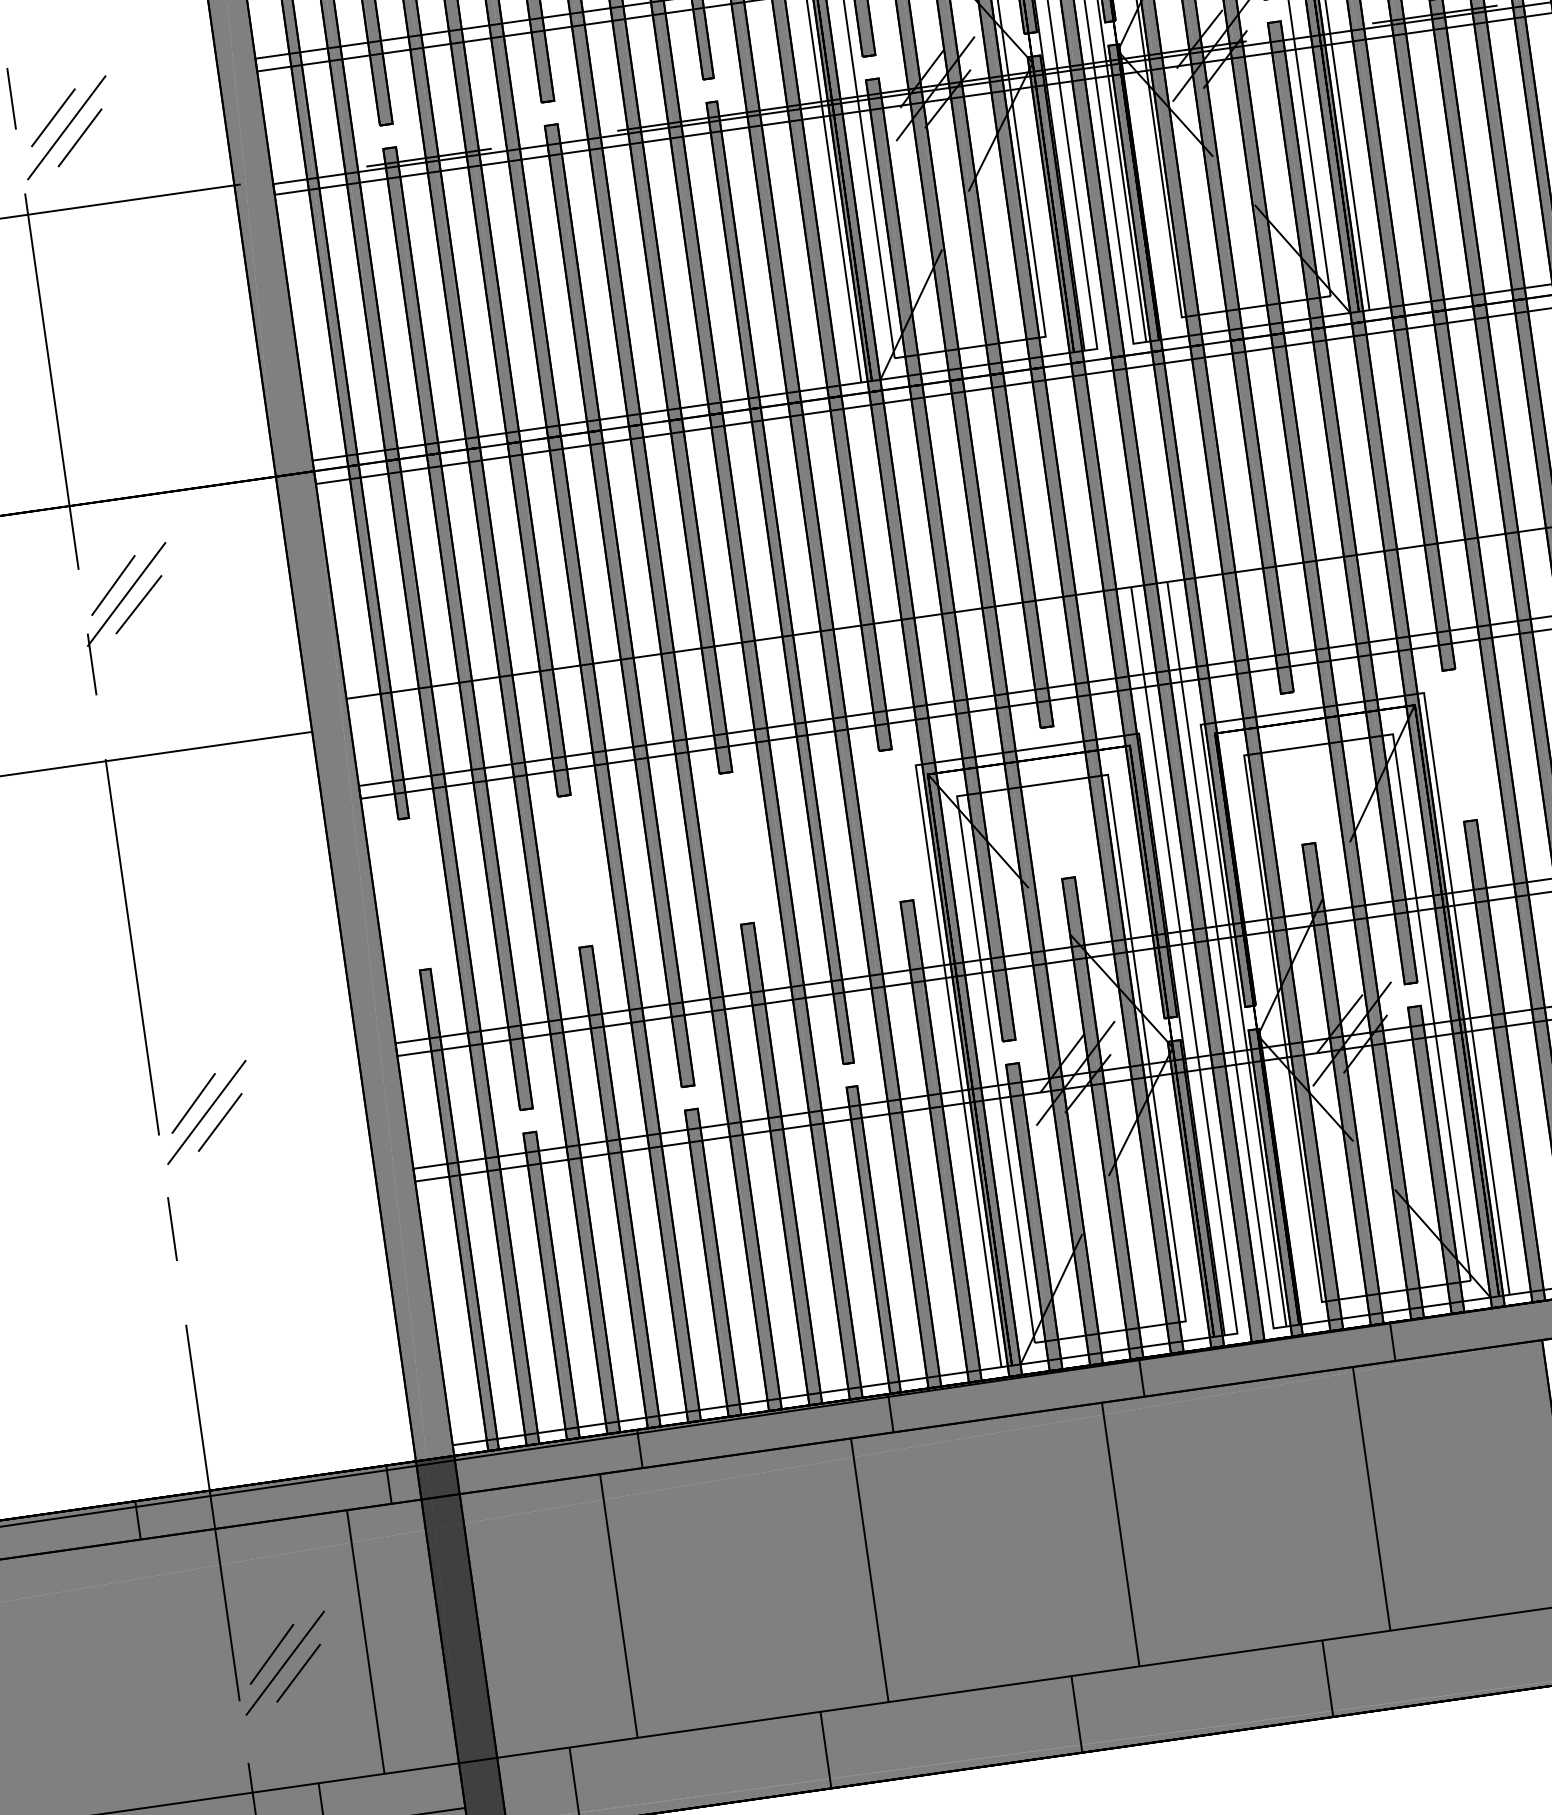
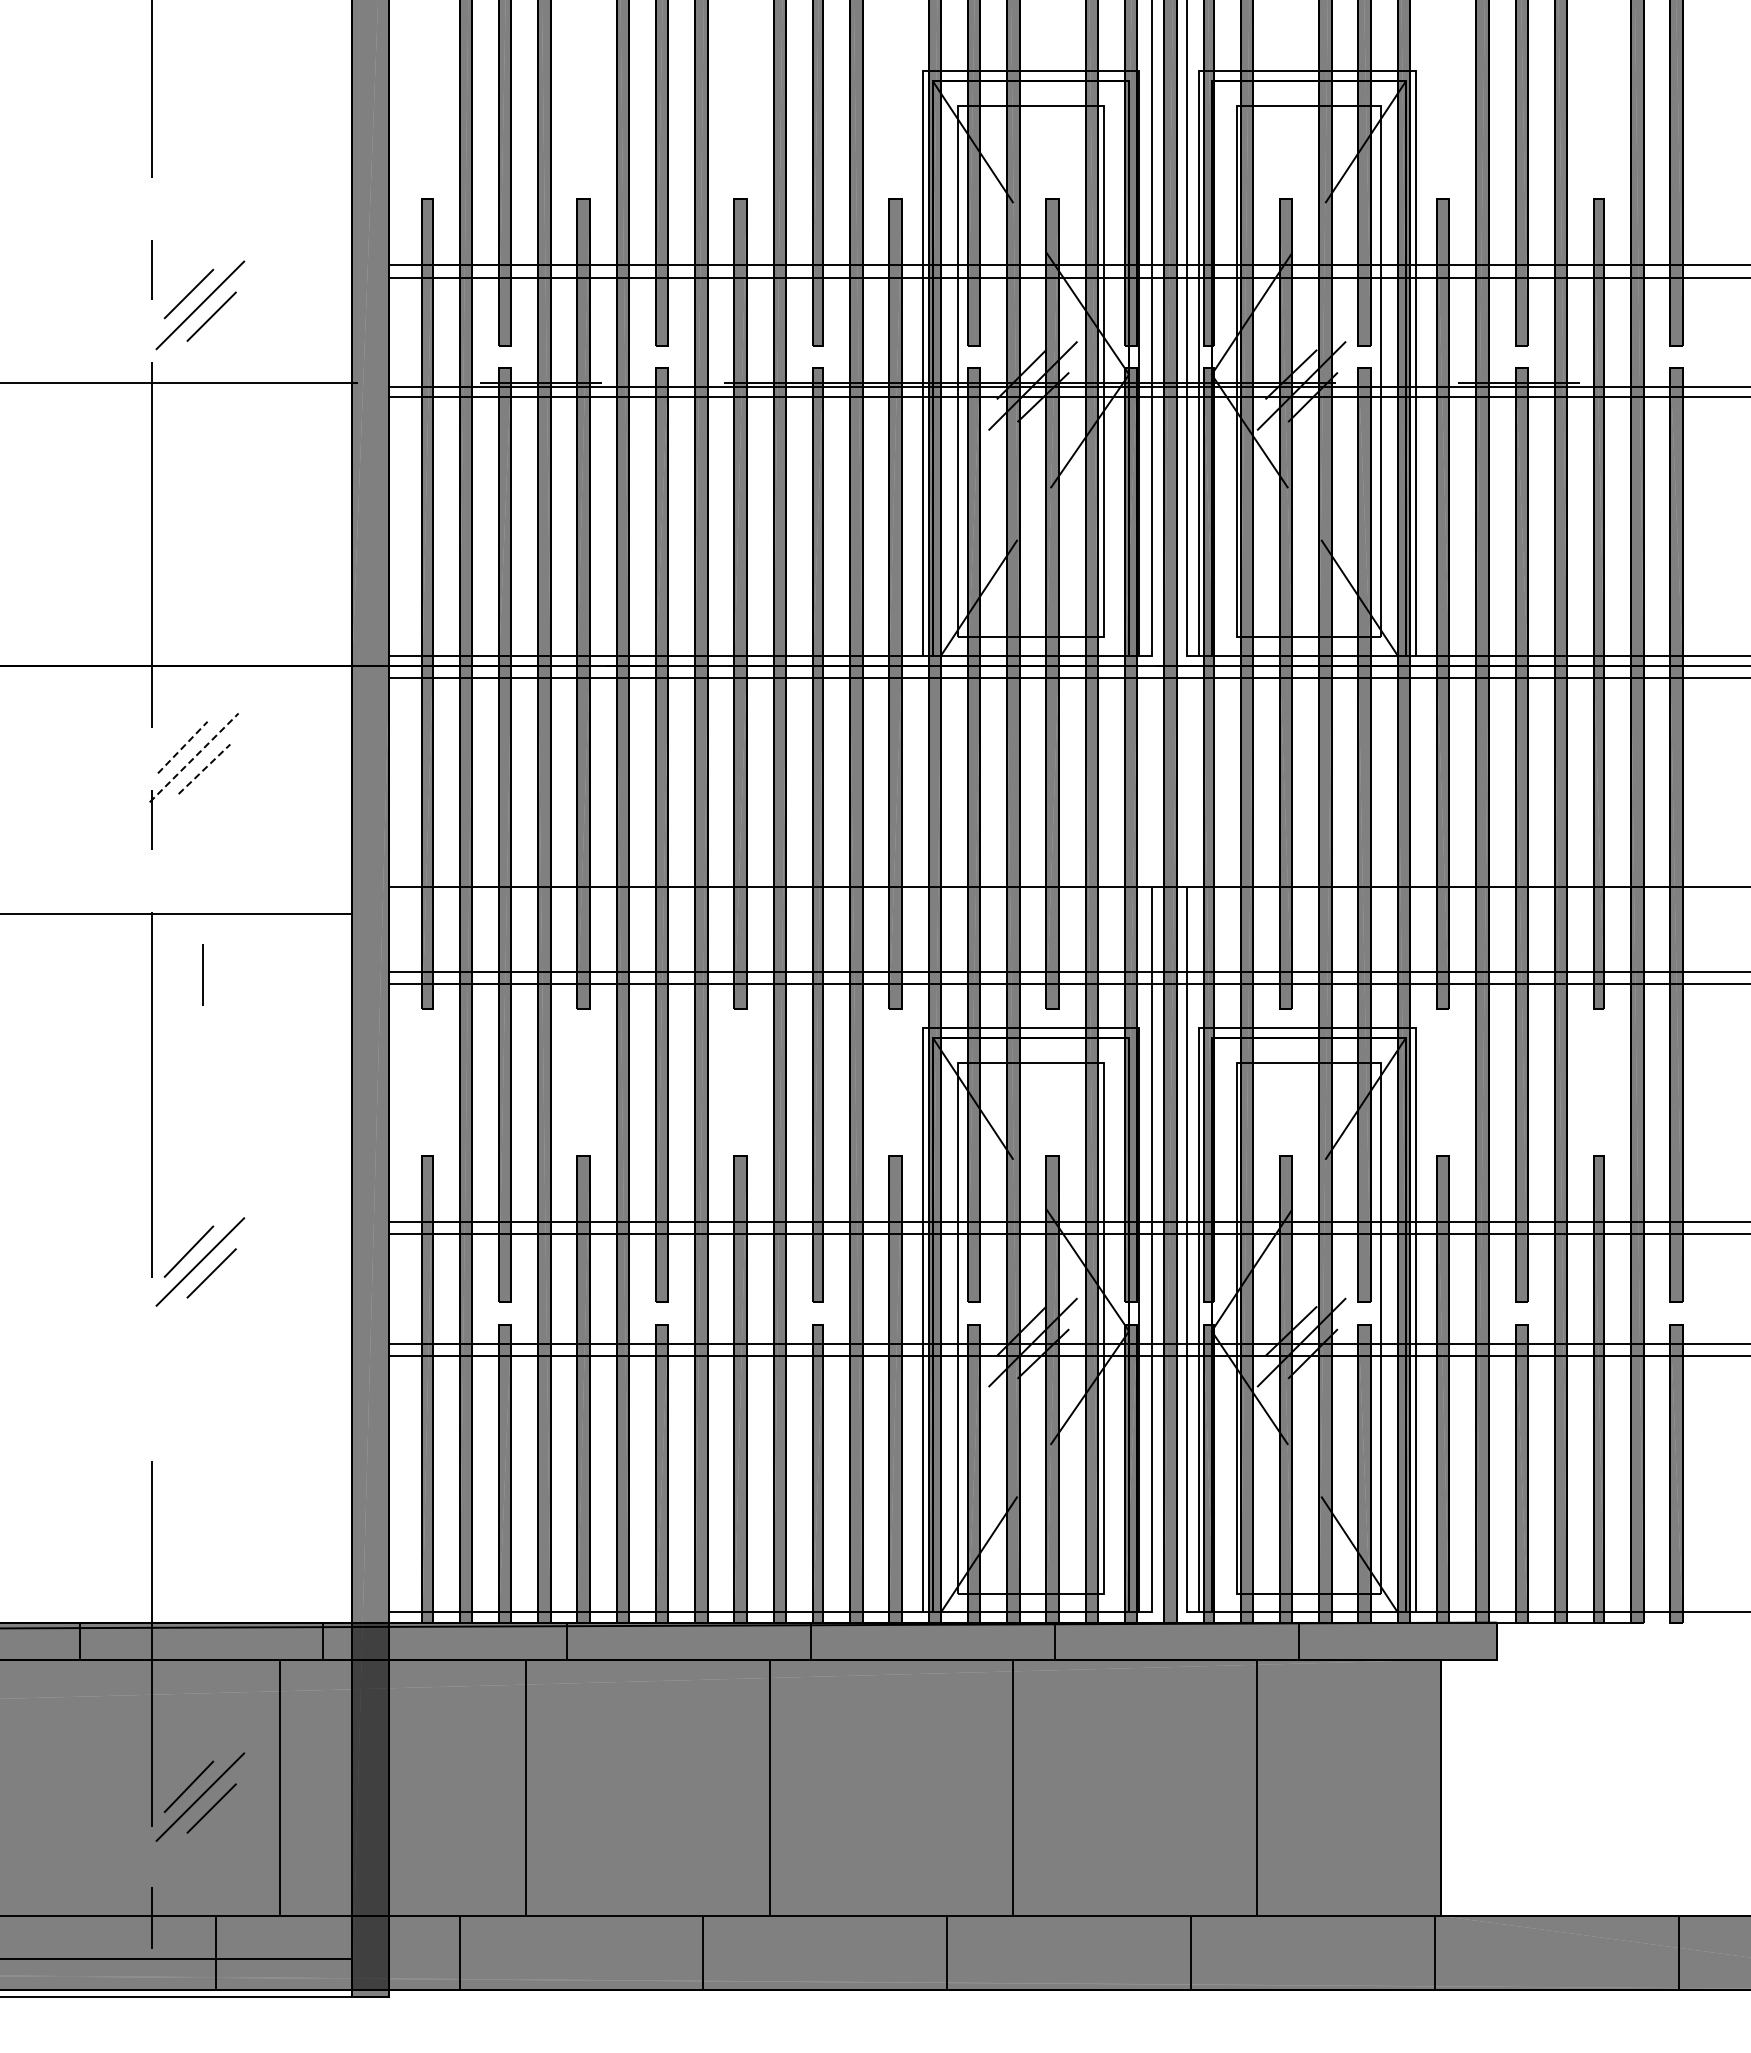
line: (113, 585) -> (182, 747), solid -> dashed
line: (126, 594) -> (194, 757), solid -> dashed
line: (138, 604) -> (204, 769), solid -> dashed
line: (172, 1228) -> (202, 974), moved

